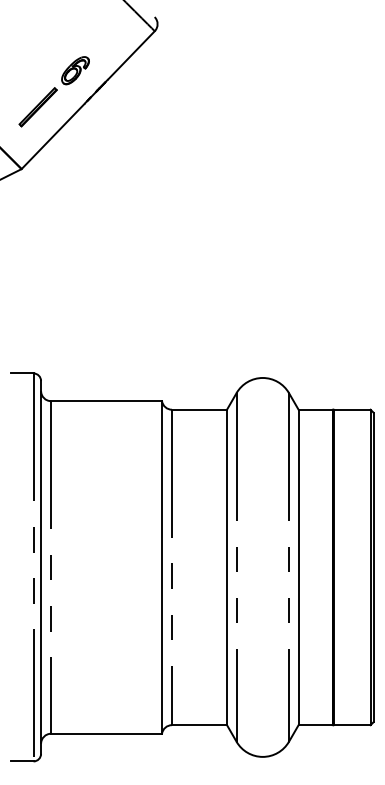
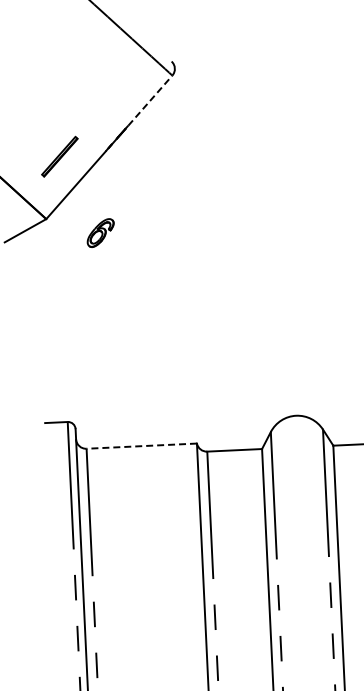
line: (131, 54) -> (150, 99), solid -> dashed
part: (75, 70) -> (100, 232), moved
line: (106, 401) -> (141, 446), solid -> dashed

